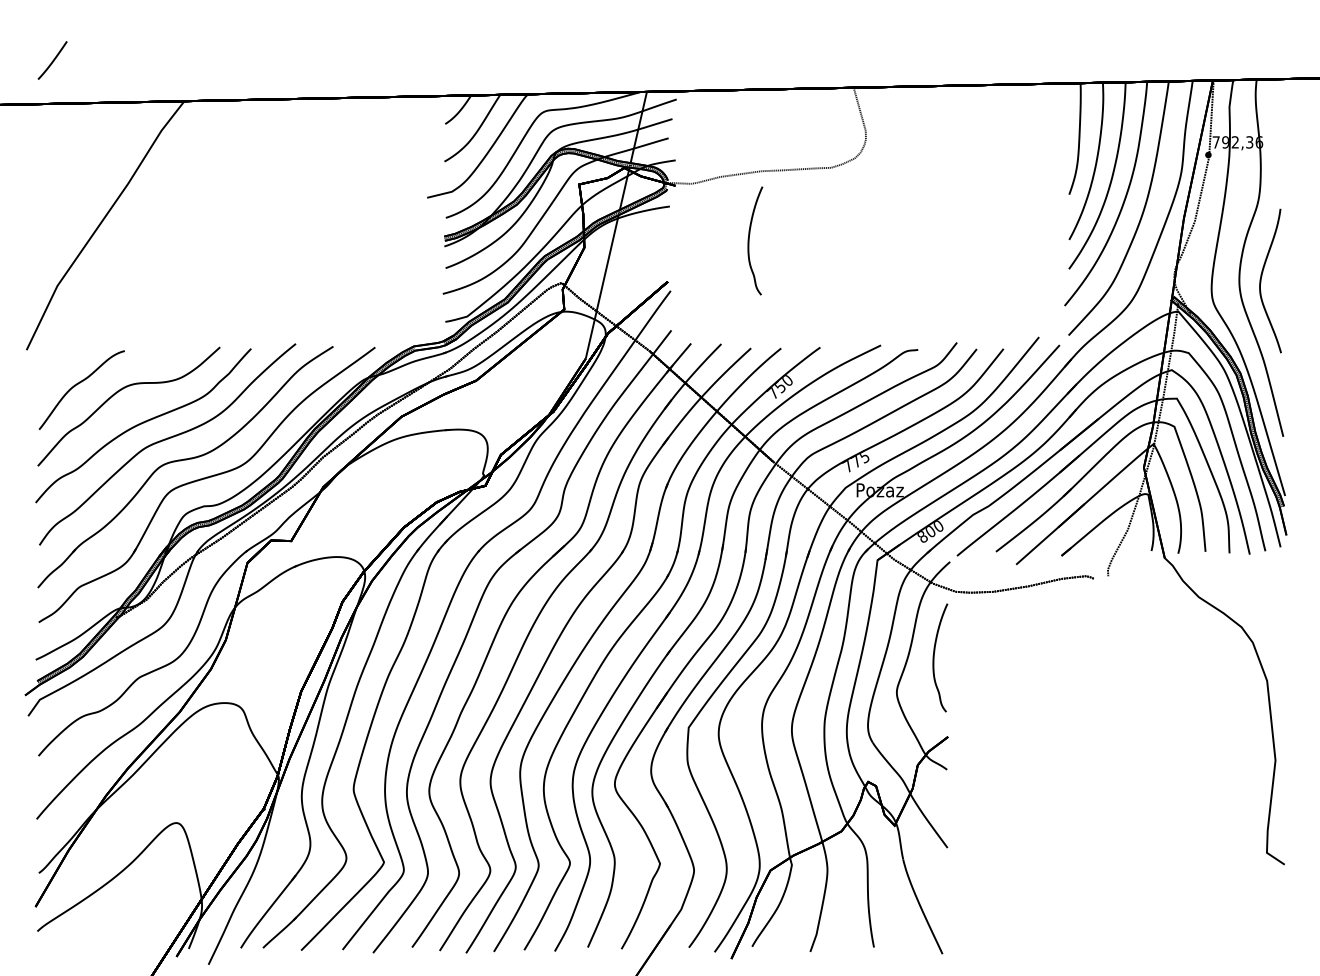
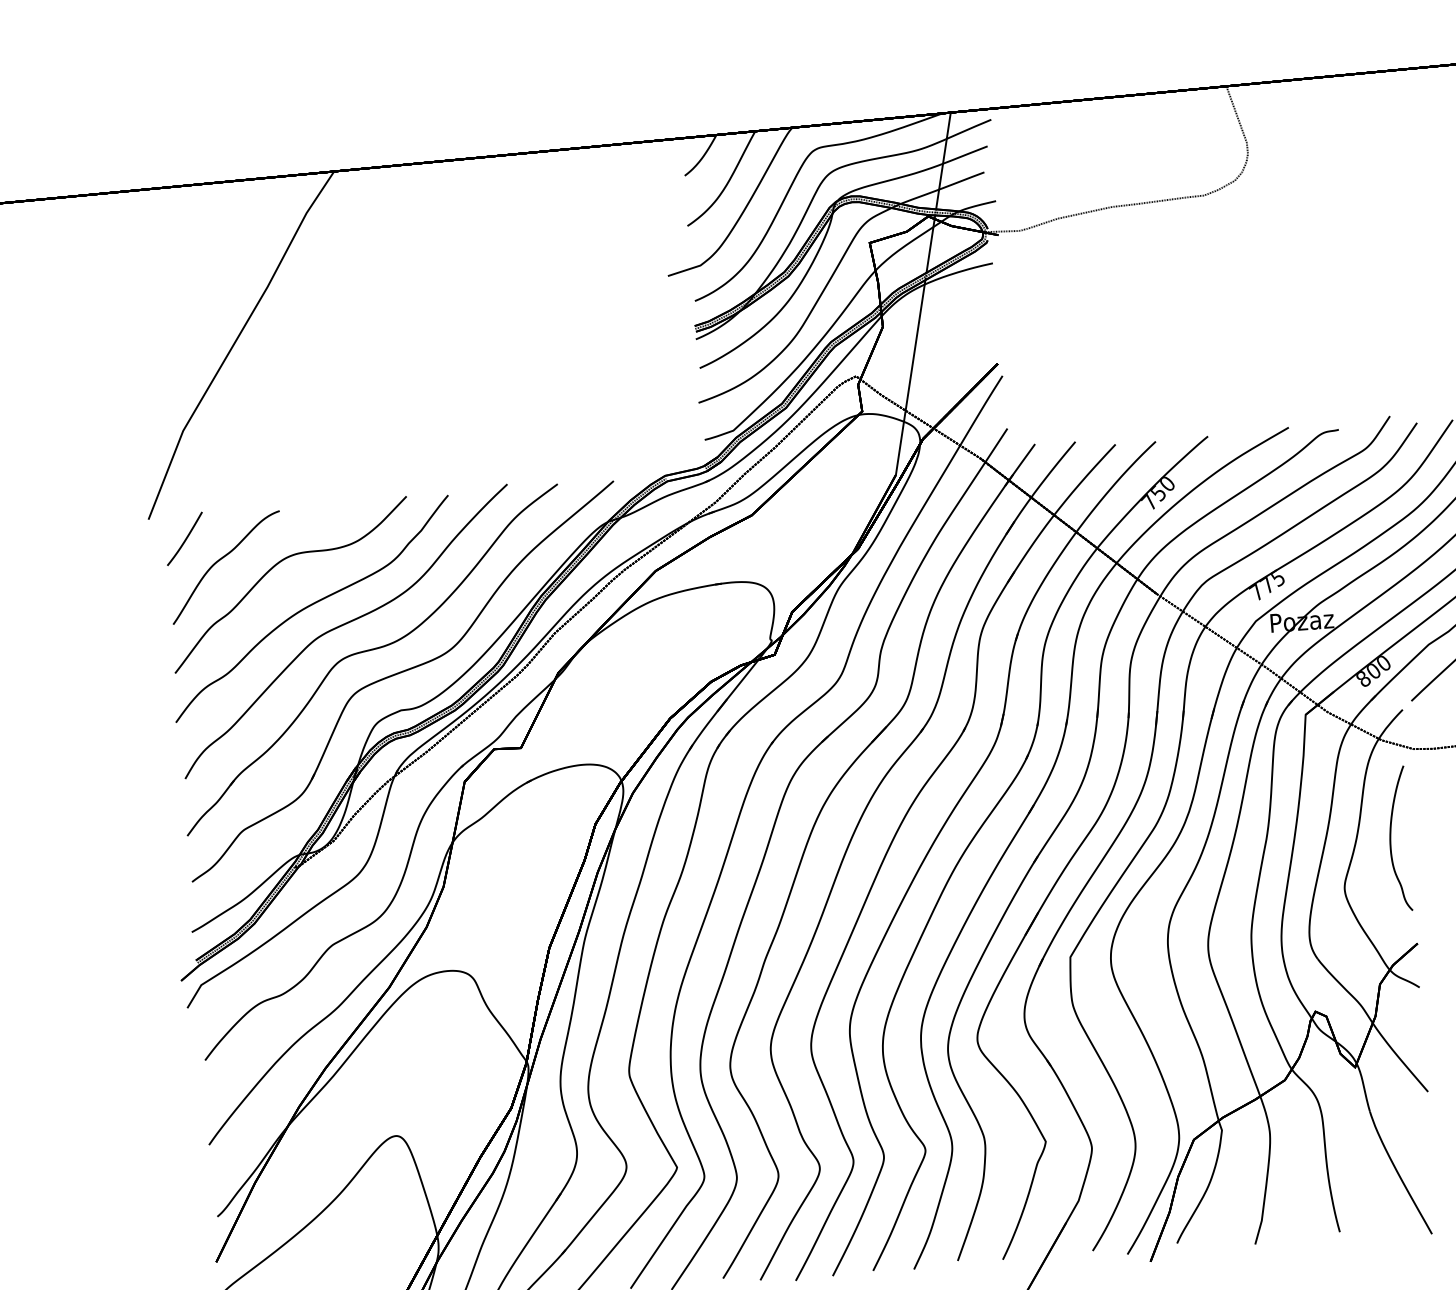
part: (52, 60) -> (184, 538), moved
curve: (749, 240) -> (1102, 300), removed

